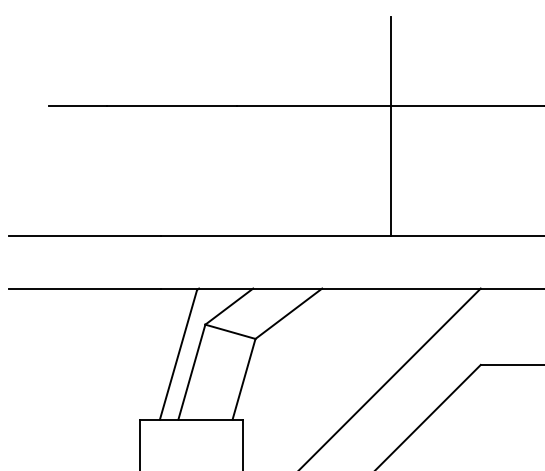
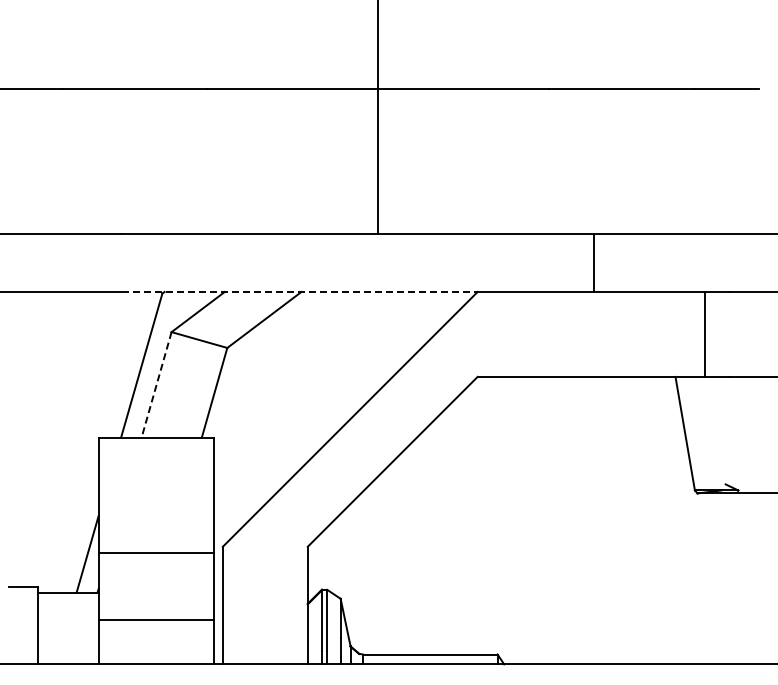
line: (320, 288) -> (299, 291), solid -> dashed
line: (191, 371) -> (156, 384), solid -> dashed

